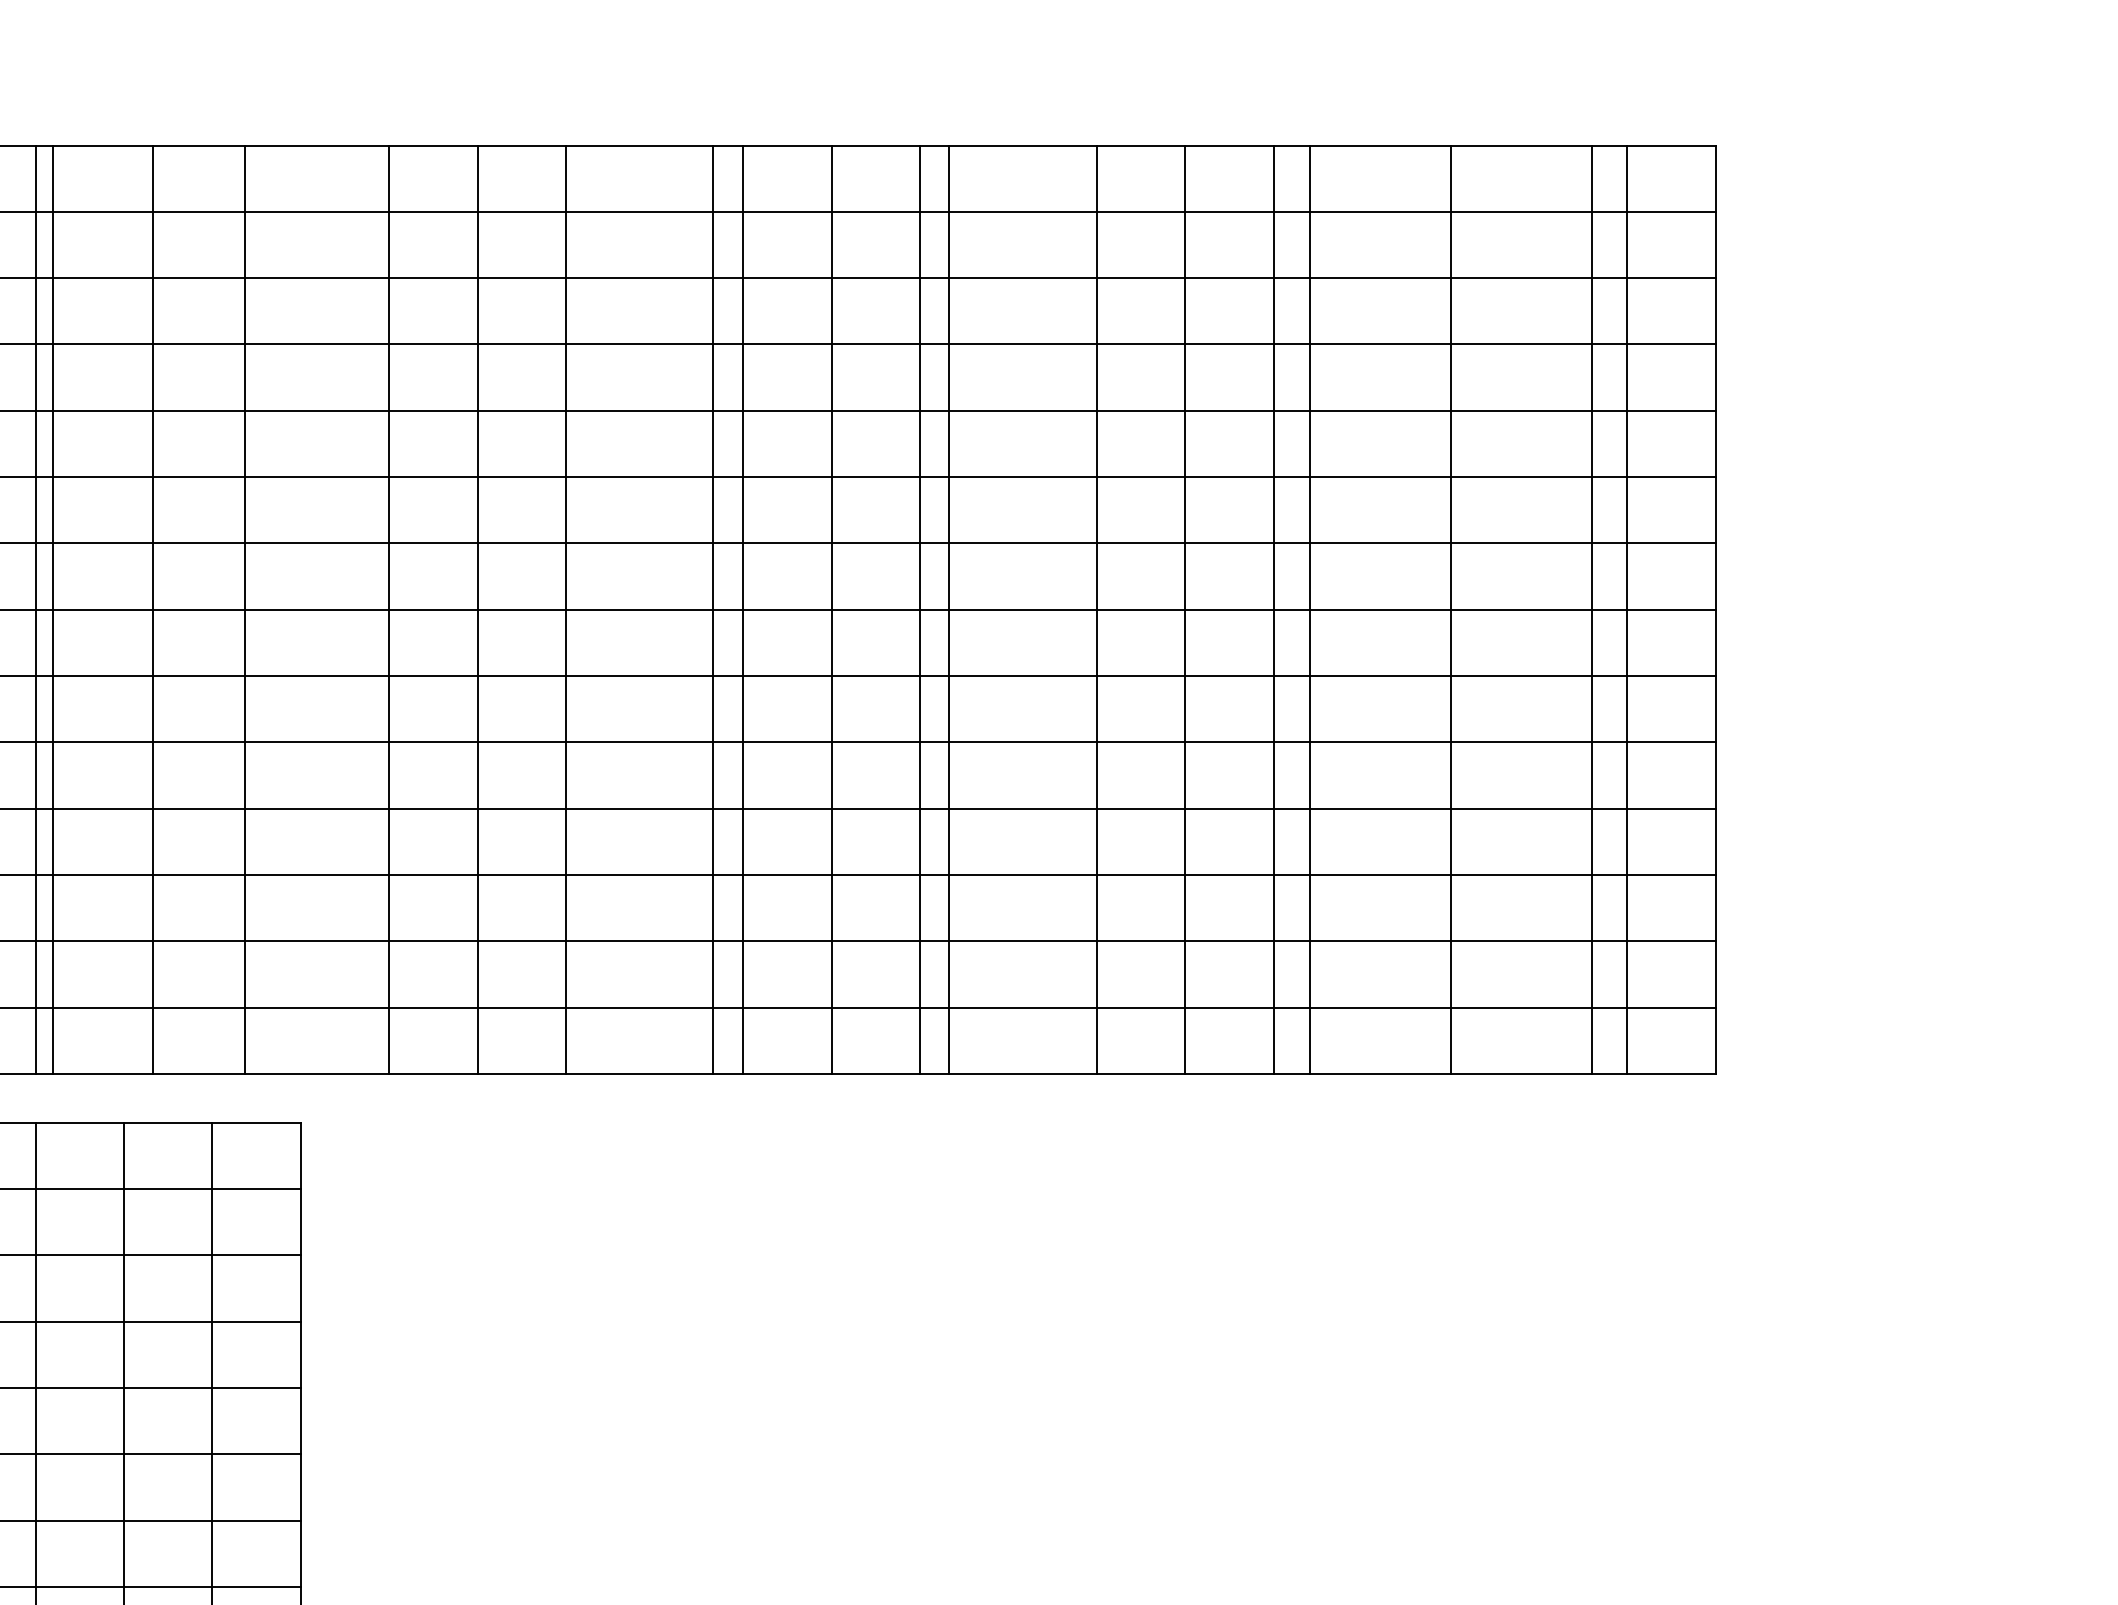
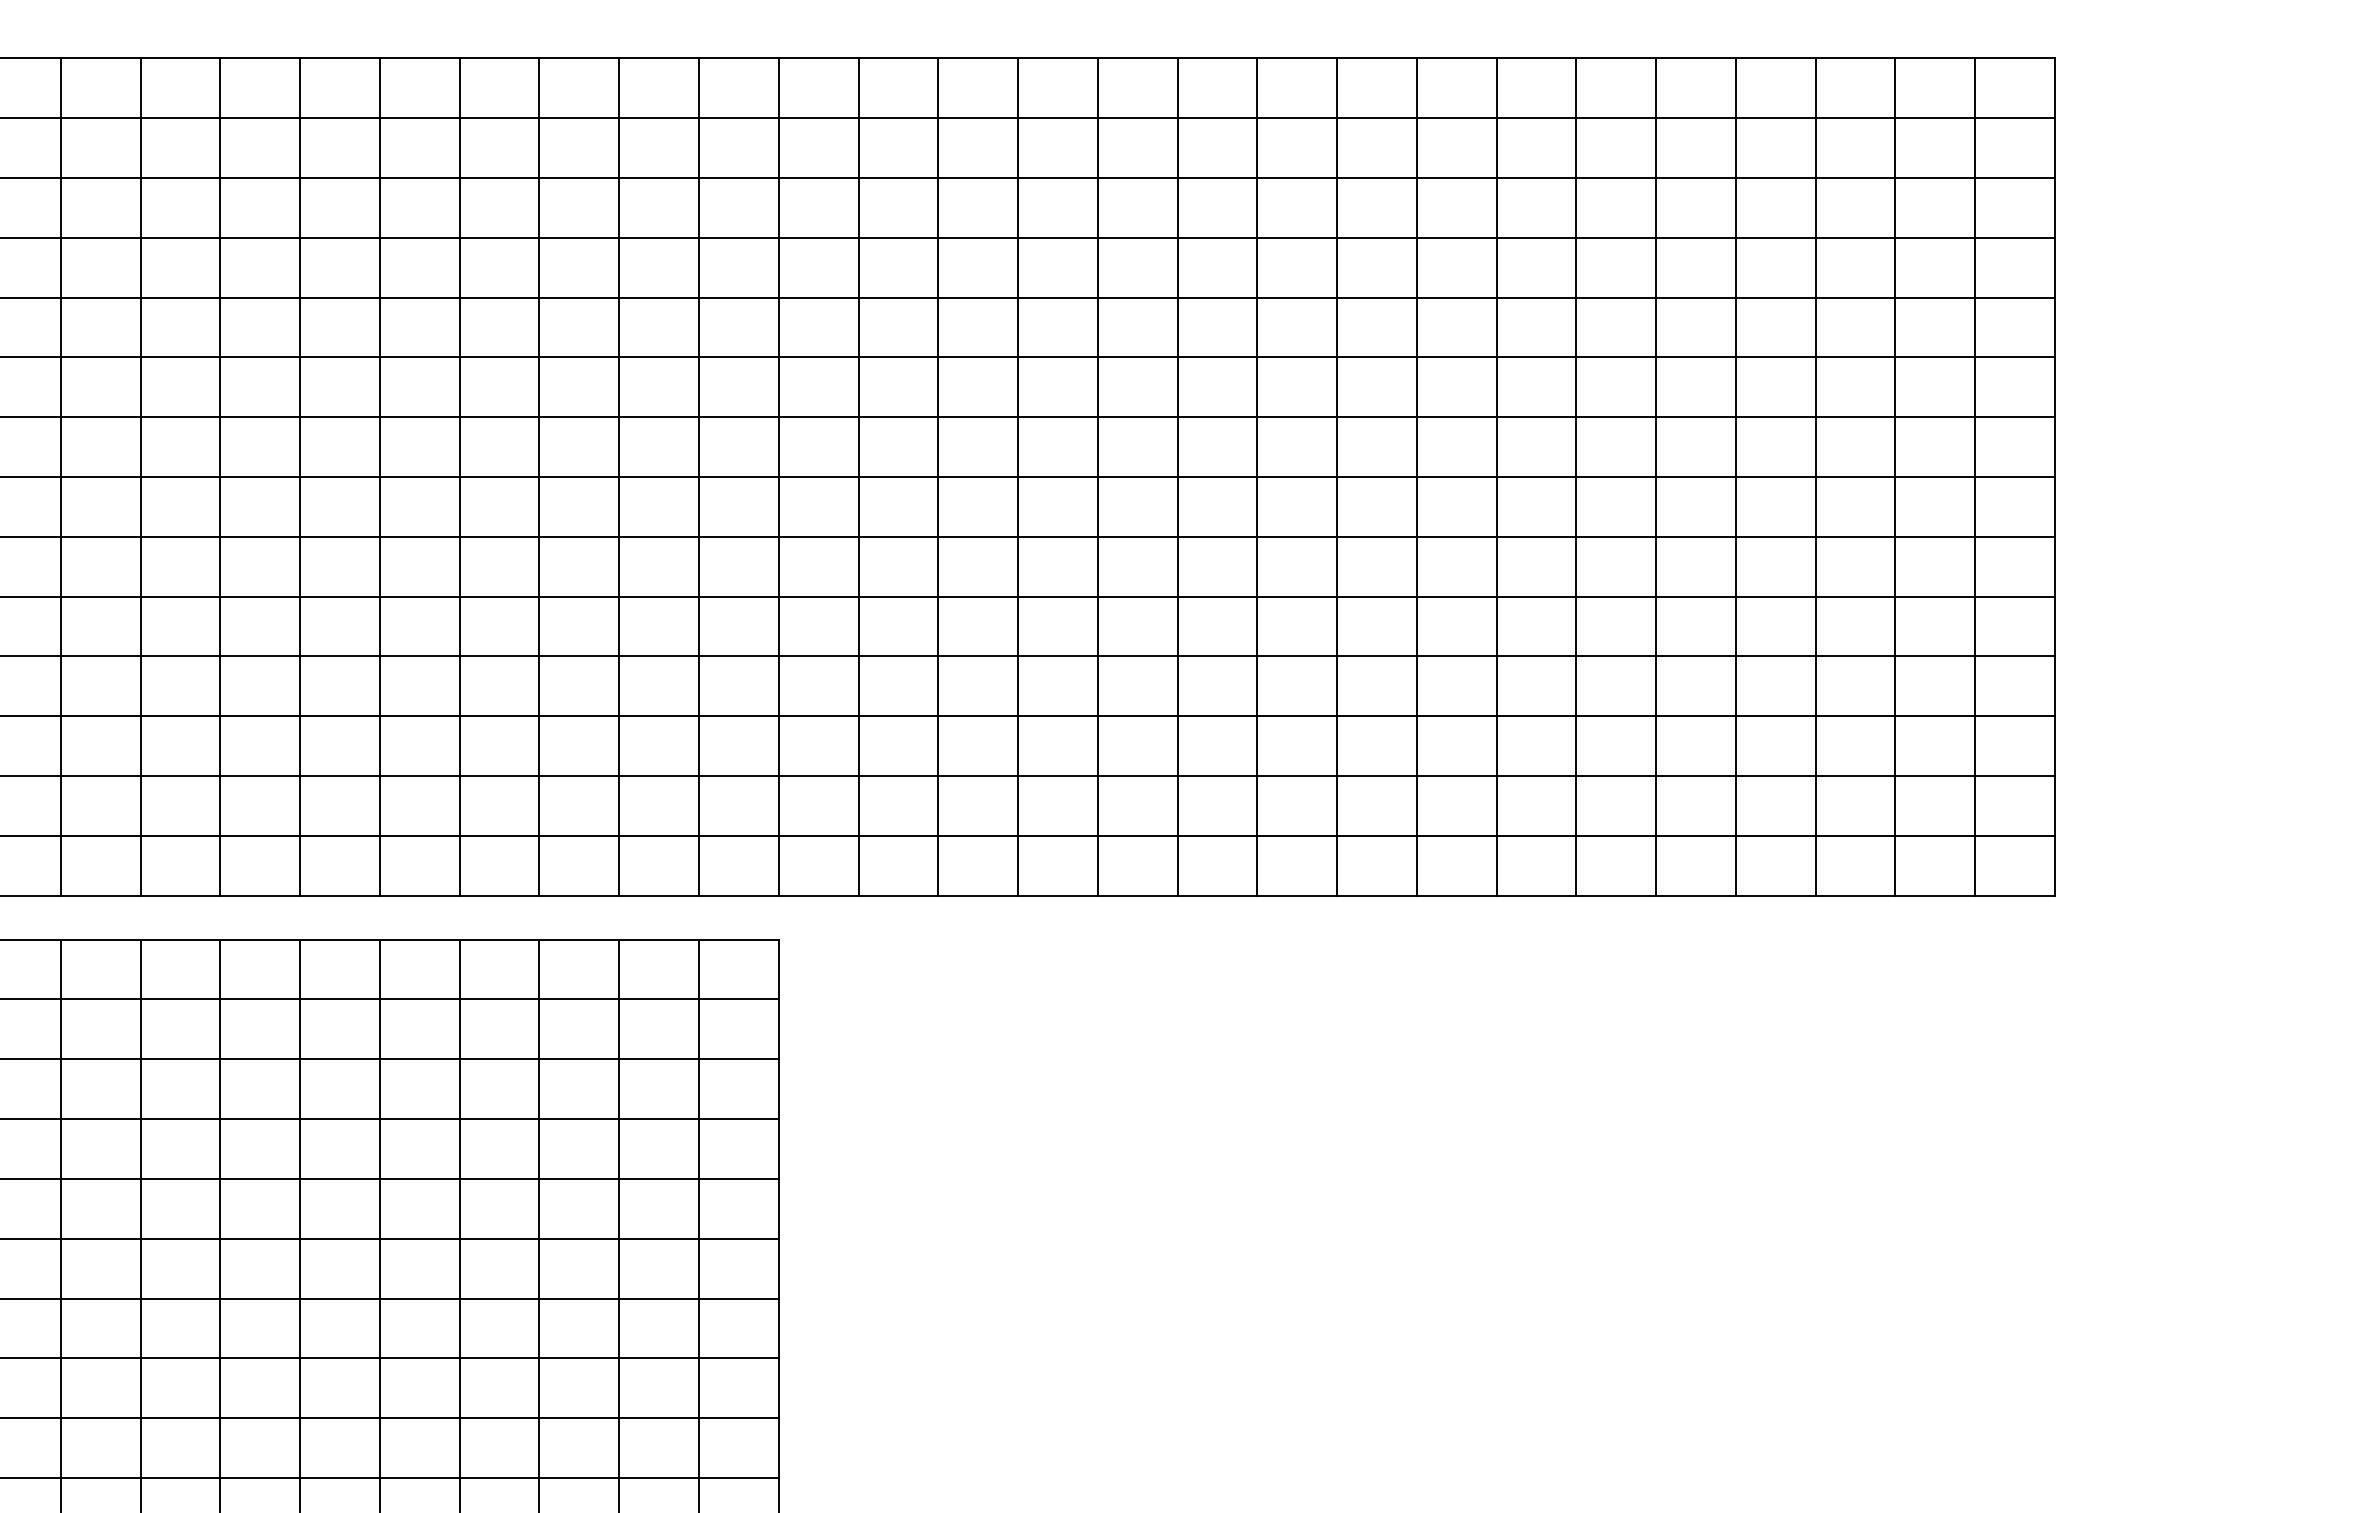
line: (53, 609) -> (619, 476), moved
line: (152, 609) -> (698, 476), moved
line: (245, 609) -> (778, 476), moved
line: (713, 609) -> (1097, 476), moved
line: (948, 609) -> (1416, 476), moved
line: (1309, 609) -> (1735, 476), moved
line: (1592, 609) -> (1895, 476), moved

